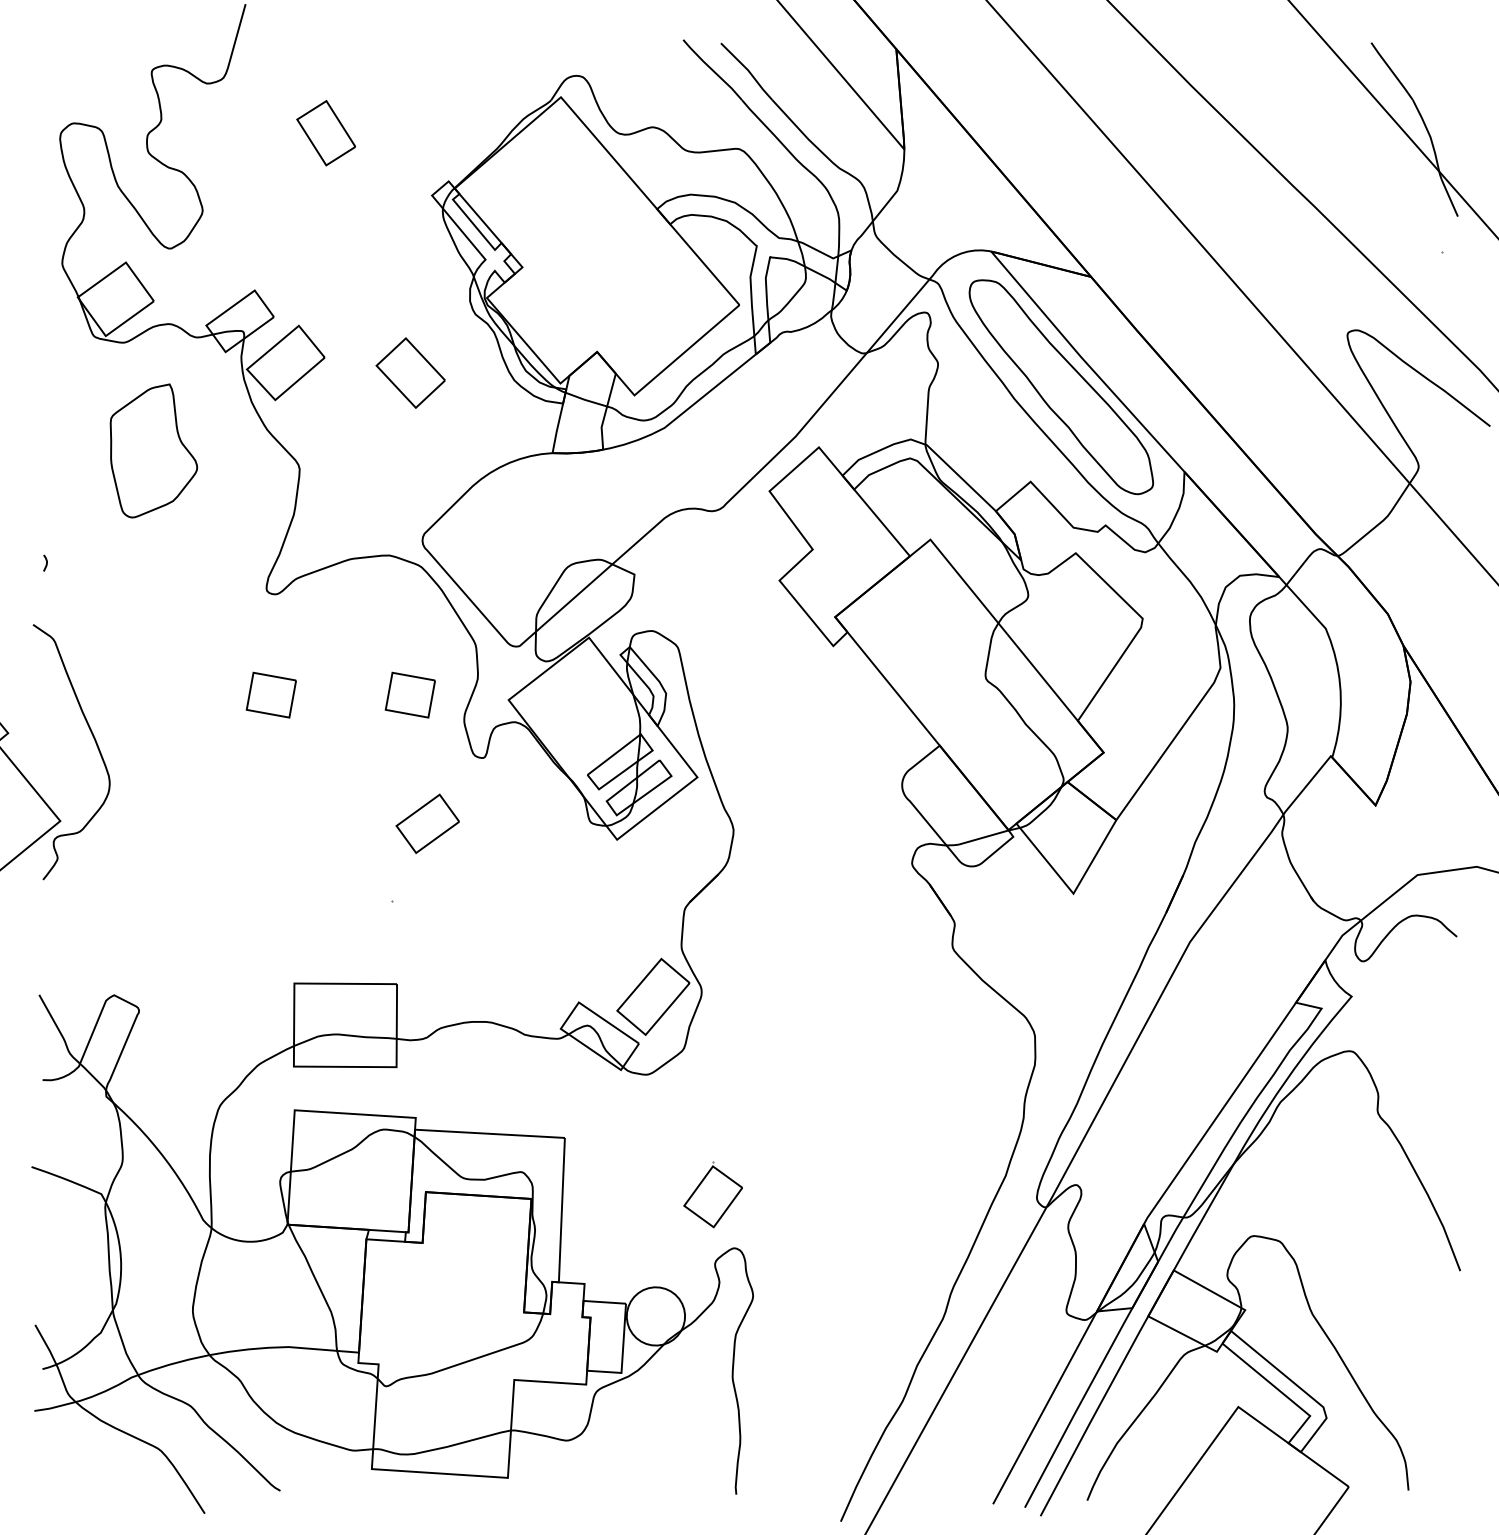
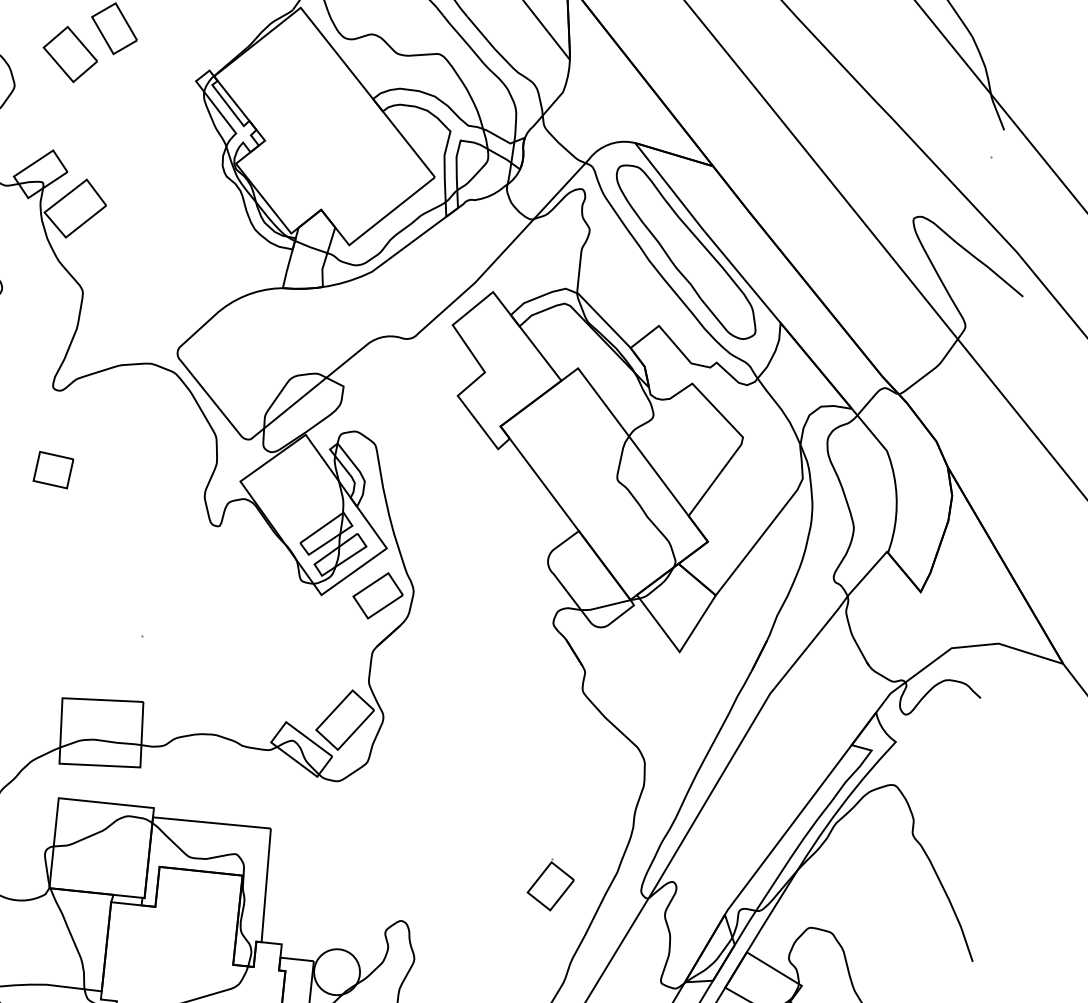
part: (410, 372) -> (70, 54), moved
part: (409, 694) -> (162, 473), removed
part: (427, 823) -> (377, 595), moved
part: (712, 1194) -> (550, 884), moved

